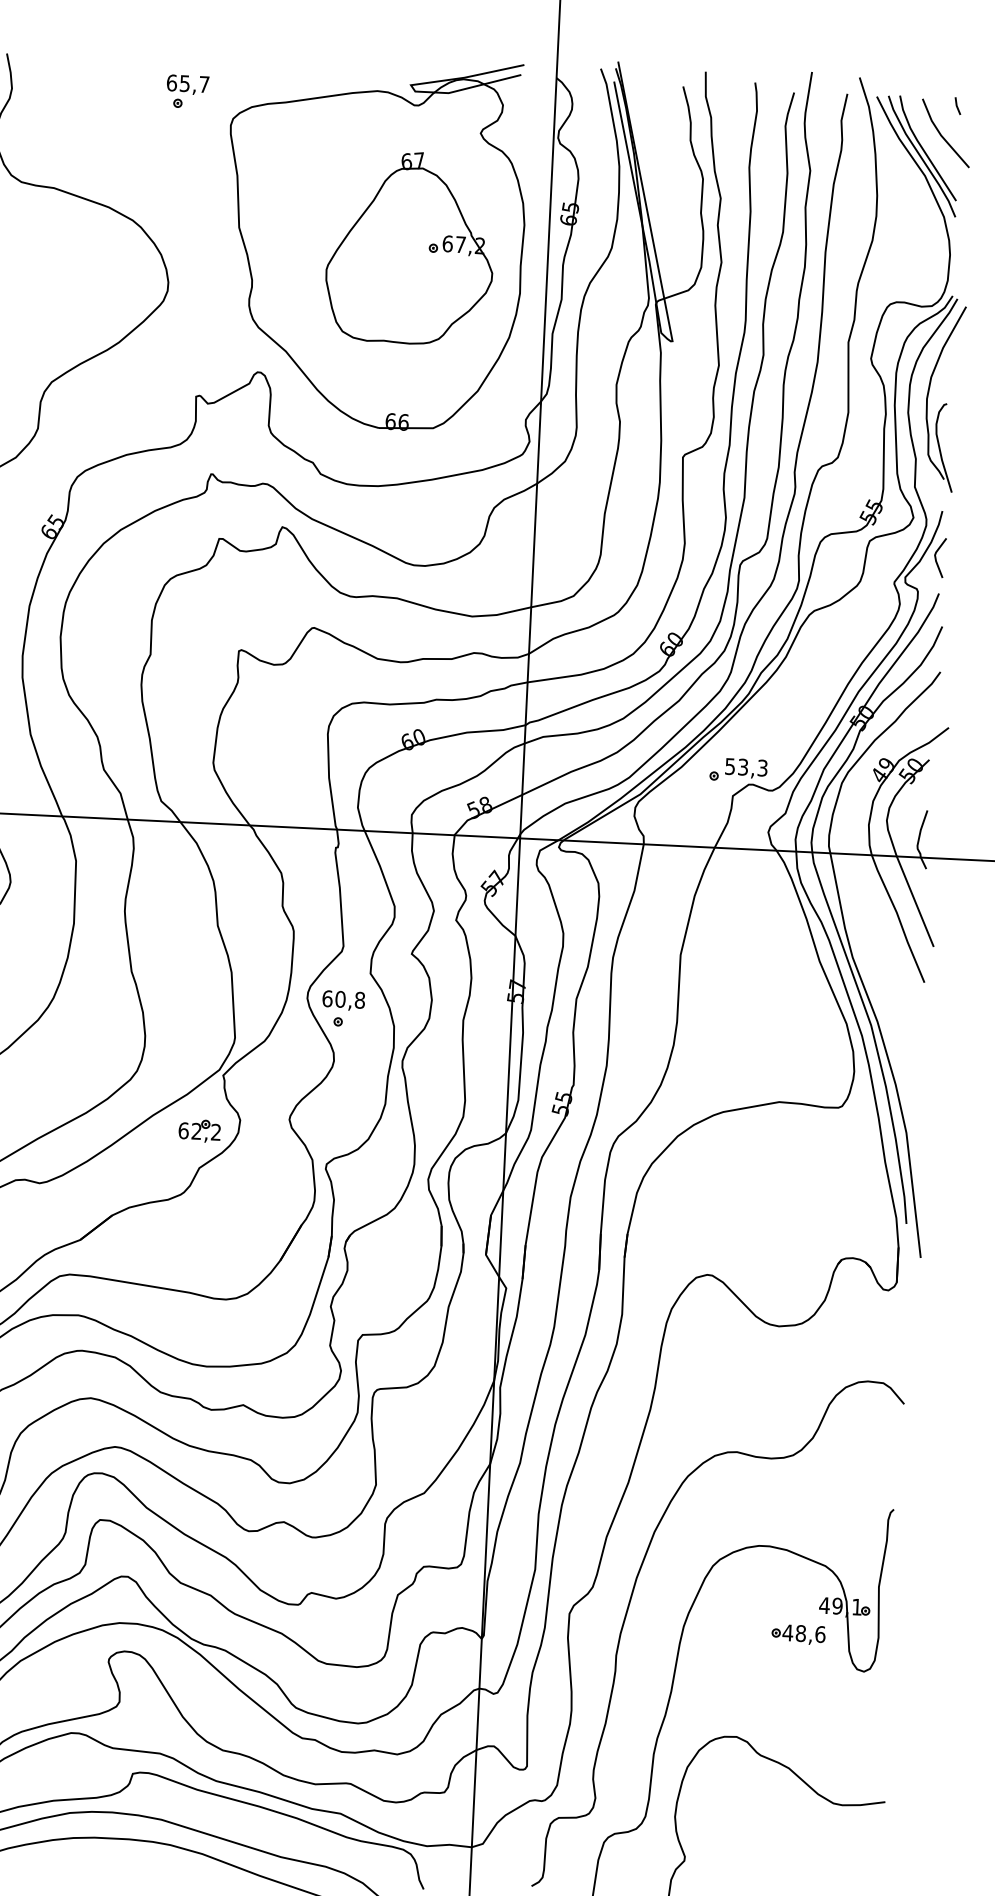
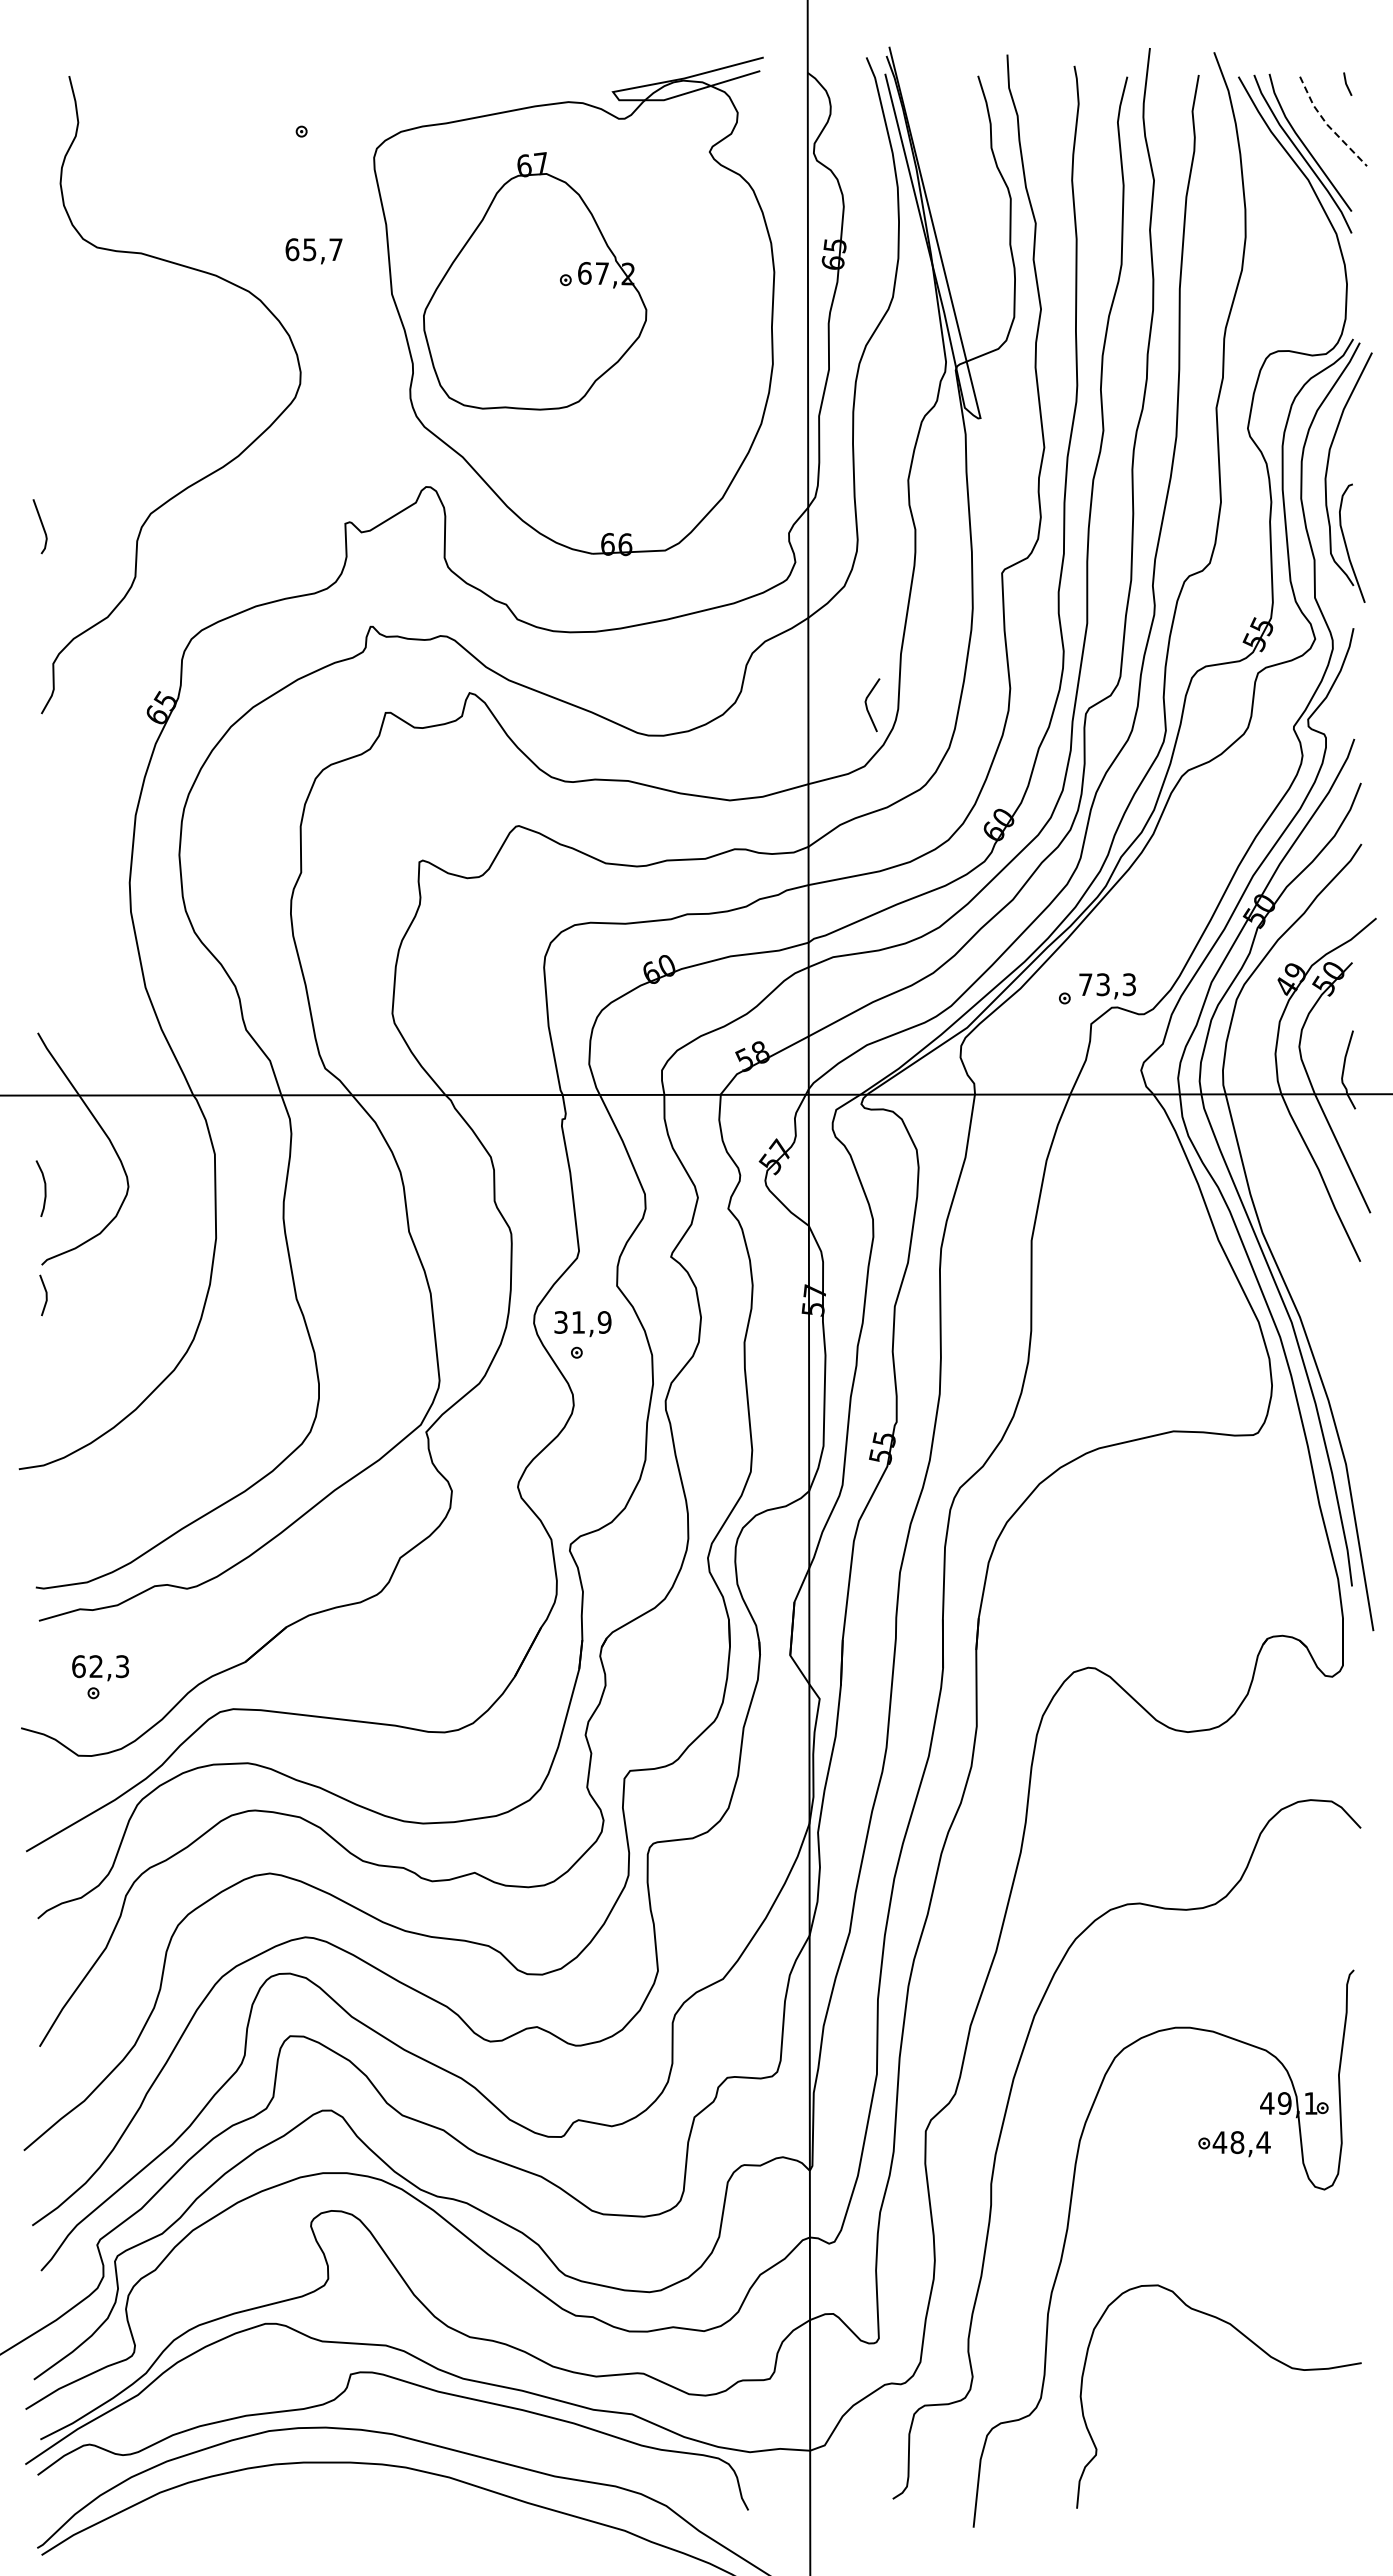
text: (187, 85) -> (313, 251), moved
line: (941, 135) -> (1327, 124), solid -> dashed
part: (410, 248) -> (535, 281), moved
line: (936, 557) -> (867, 705), moved
text: (730, 766) -> (1085, 984), 53,3 -> 73,3
text: (343, 999) -> (582, 1322), 60,8 -> 31,9
part: (199, 1131) -> (398, 1508), removed
text: (820, 1634) -> (1263, 2142), 48,6 -> 48,4

